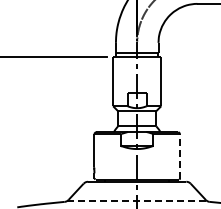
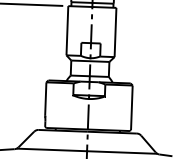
line: (180, 155) -> (132, 107), dashed -> solid
line: (137, 201) -> (87, 151), dashed -> solid

